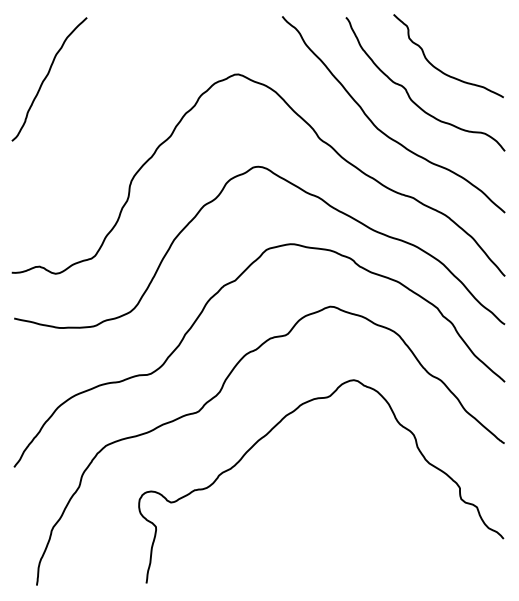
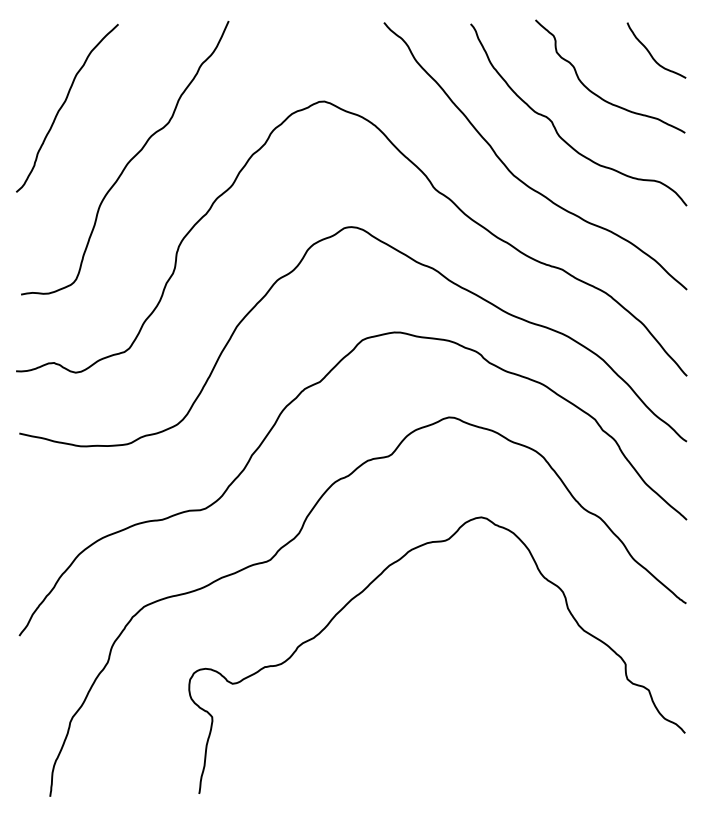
curve: (479, 39) -> (652, 53), added
curve: (94, 117) -> (128, 160), added

